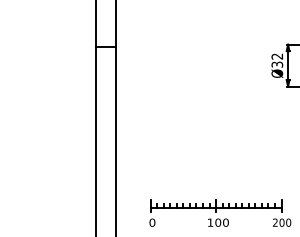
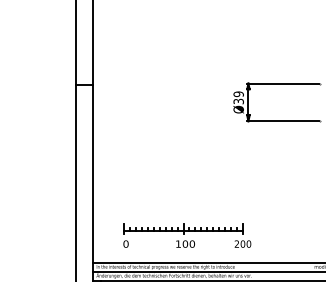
text: (277, 56) -> (238, 94), Ø32 -> Ø39

